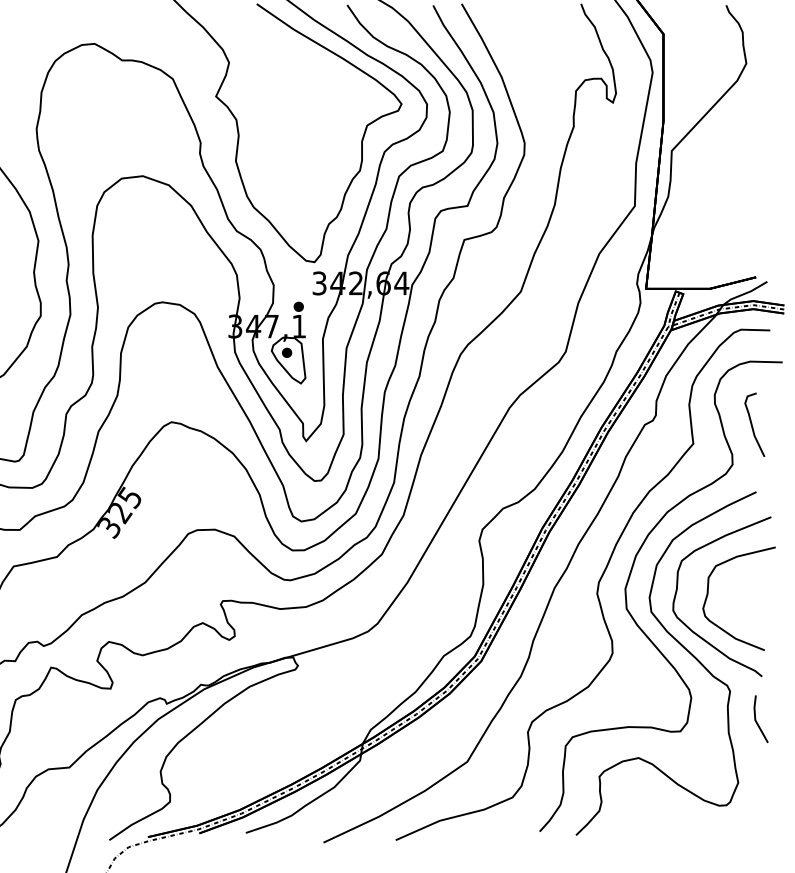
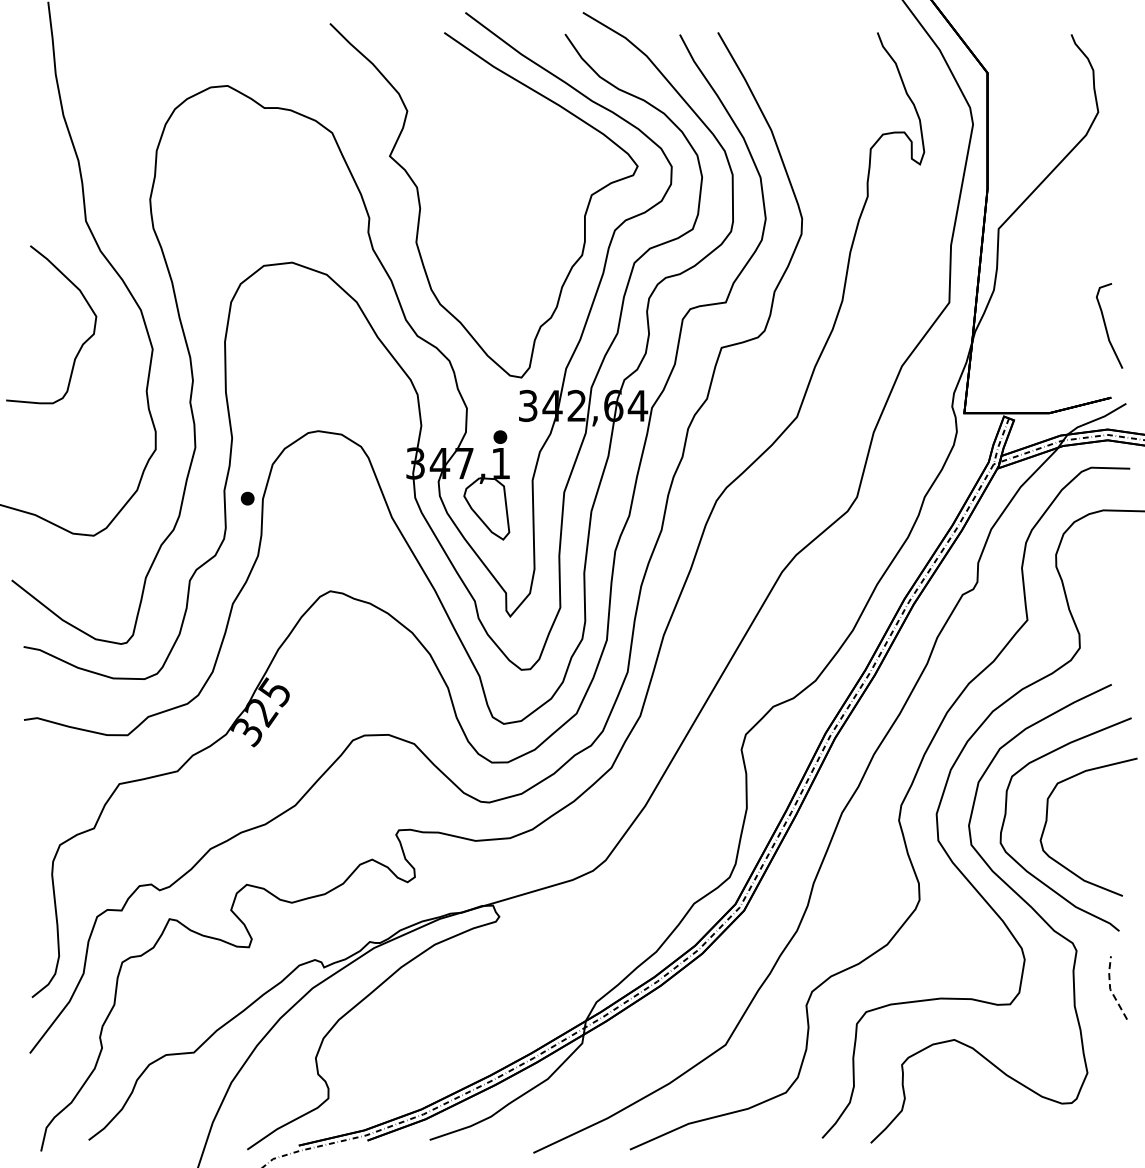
part: (286, 352) -> (247, 498), moved
curve: (752, 424) -> (1106, 325), moved
line: (755, 720) -> (1110, 989), solid -> dashed

